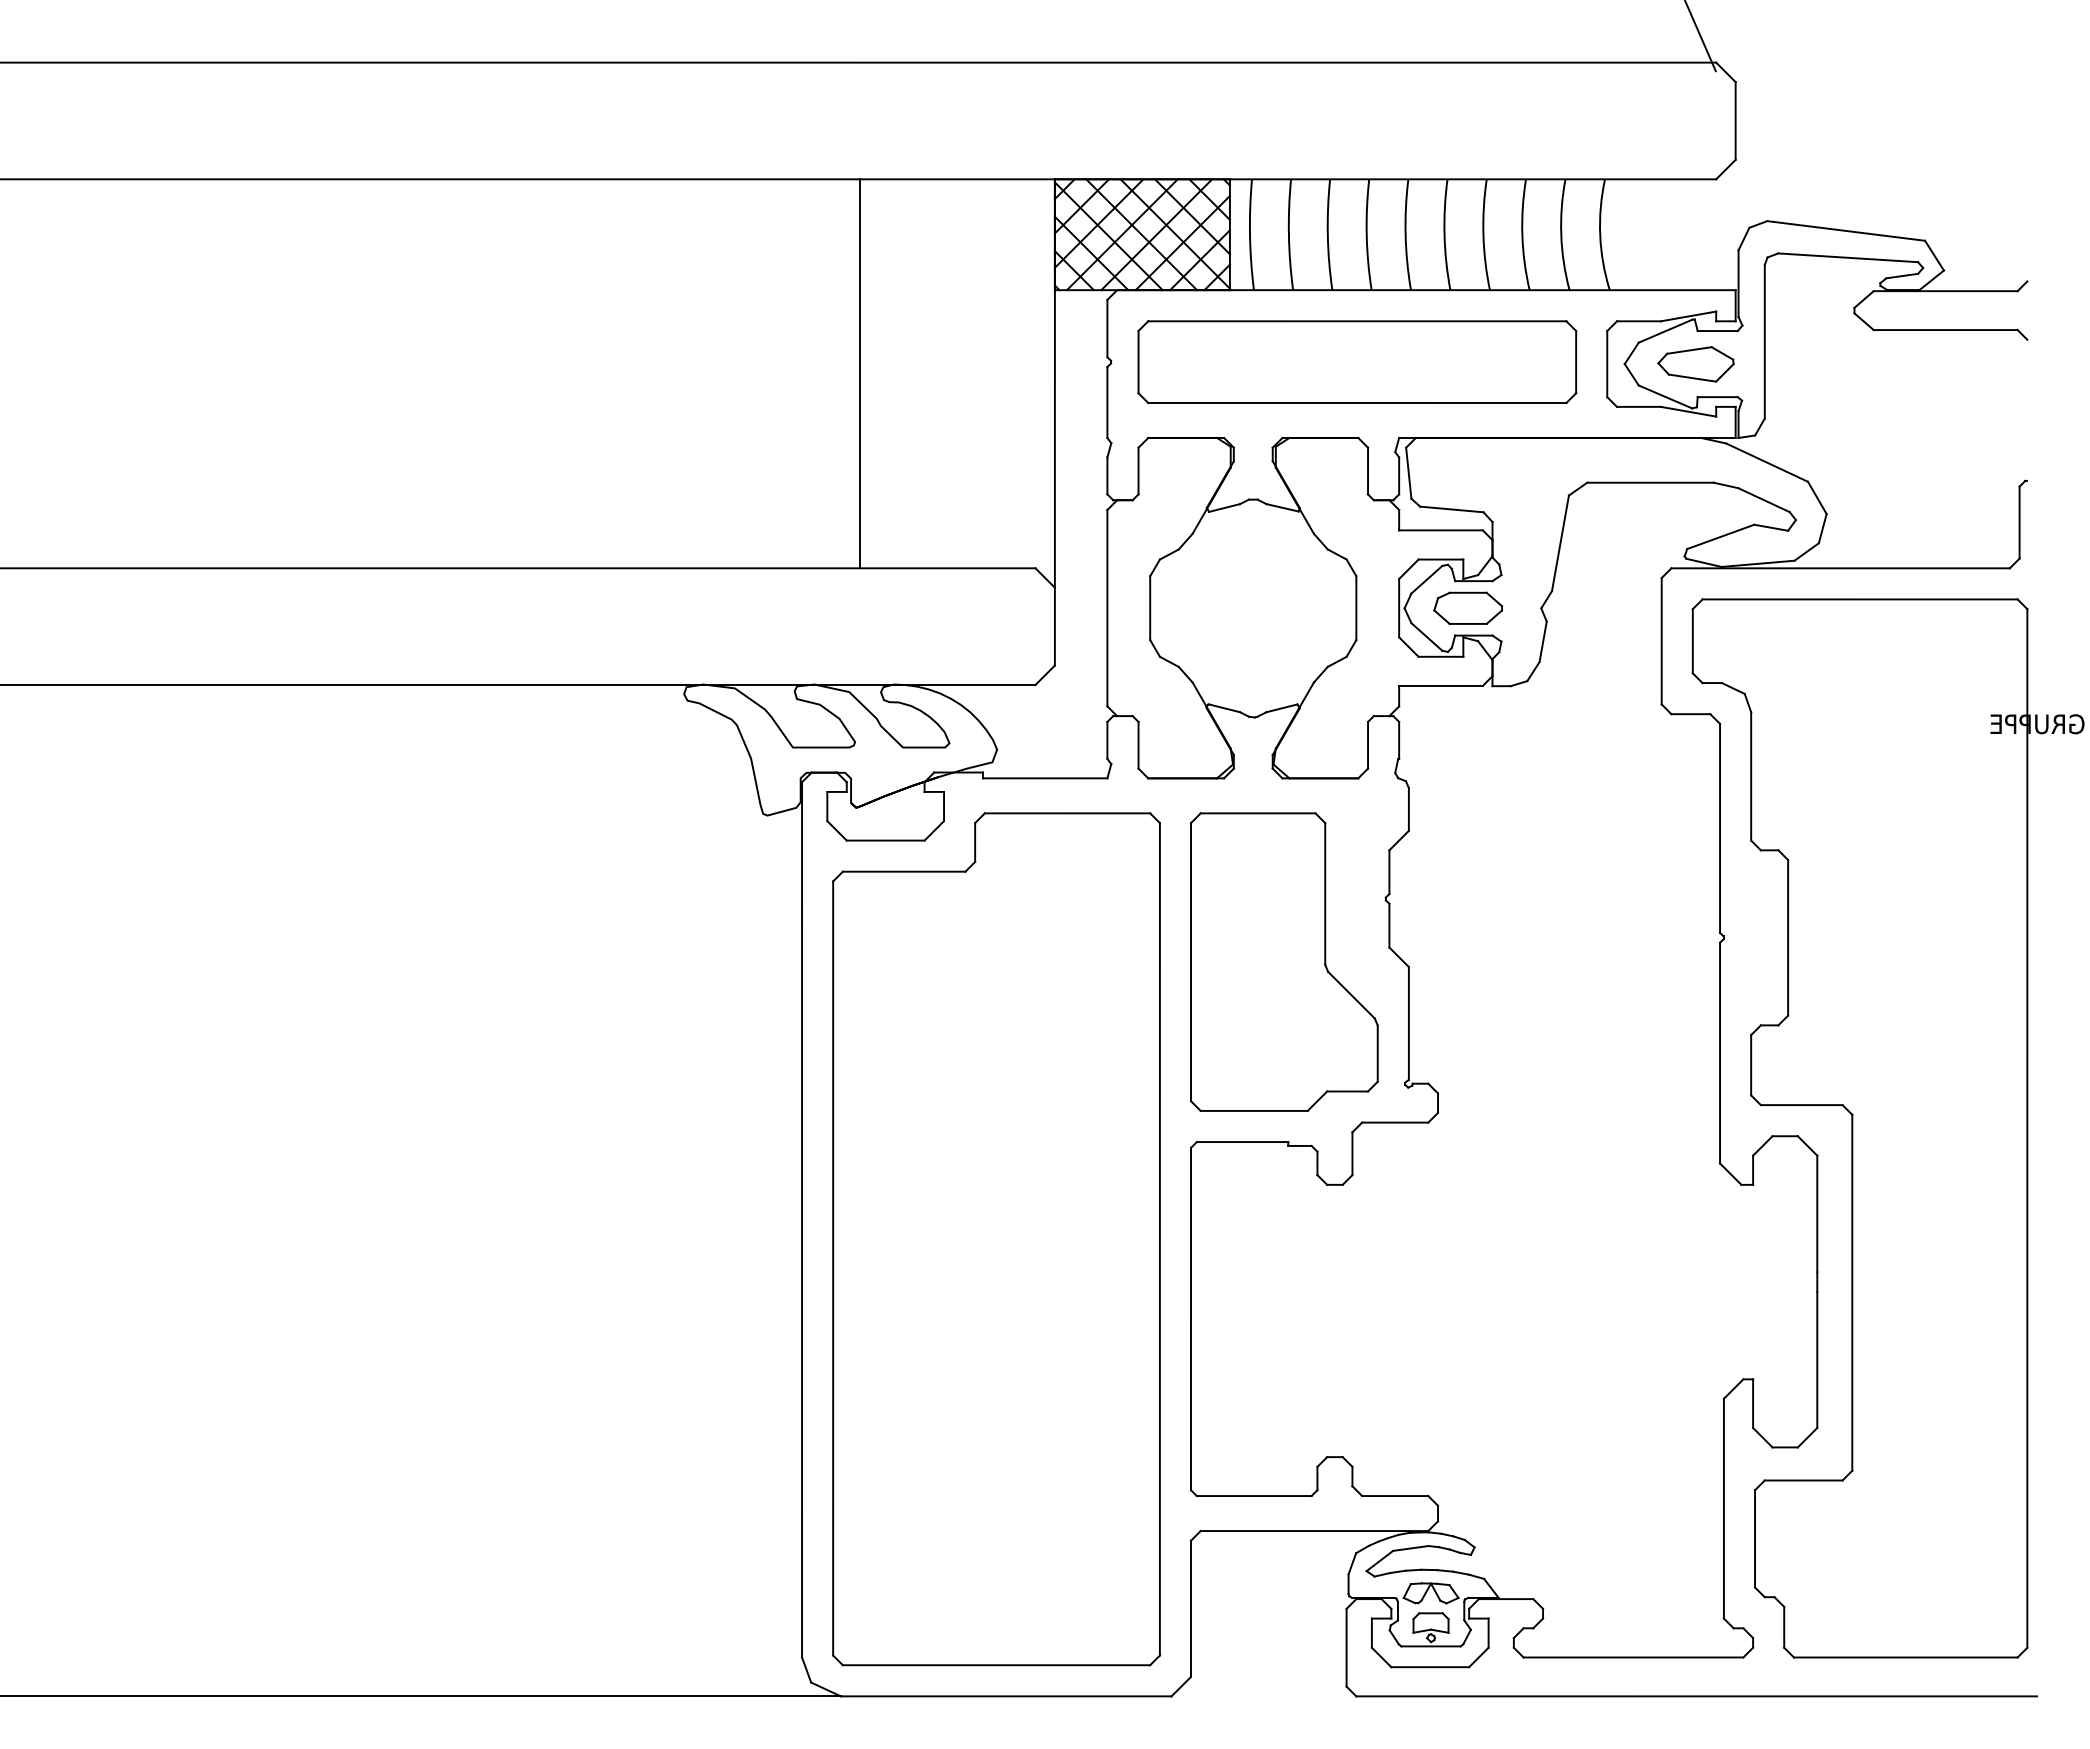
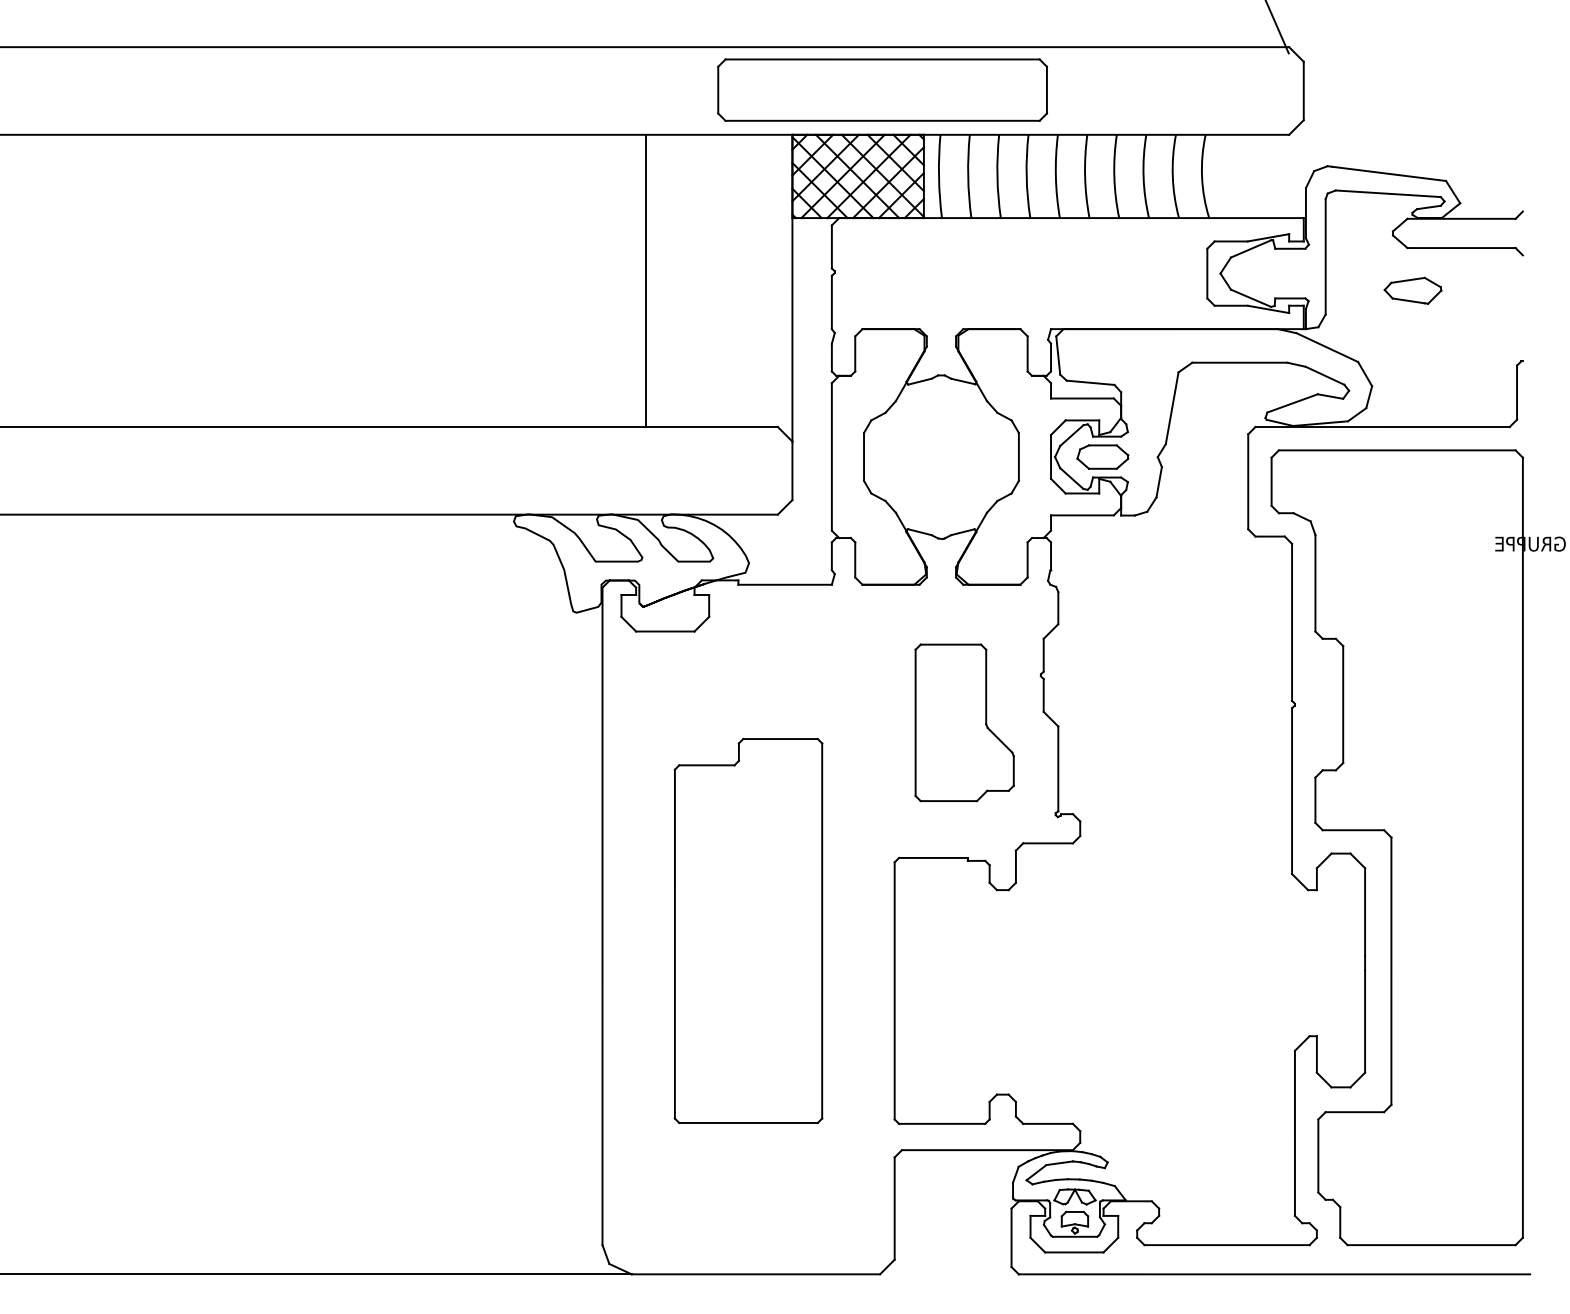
part: (1357, 361) -> (882, 89), moved
part: (1695, 363) -> (1412, 290), moved
part: (1283, 961) -> (964, 722), size x0.7
part: (996, 1238) -> (748, 930), size x0.6

